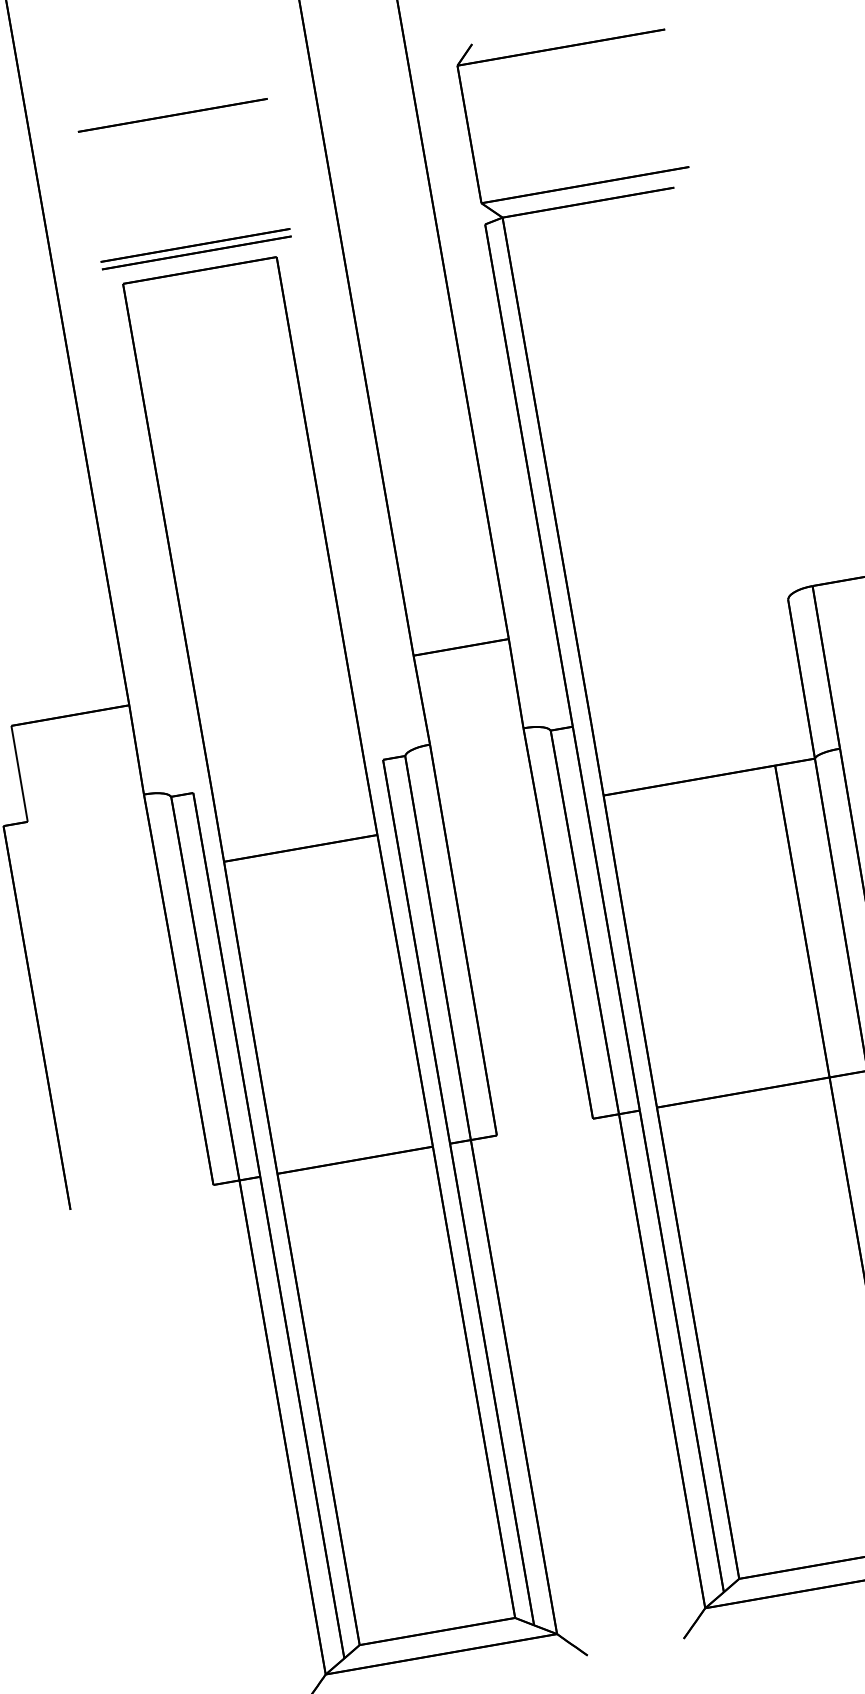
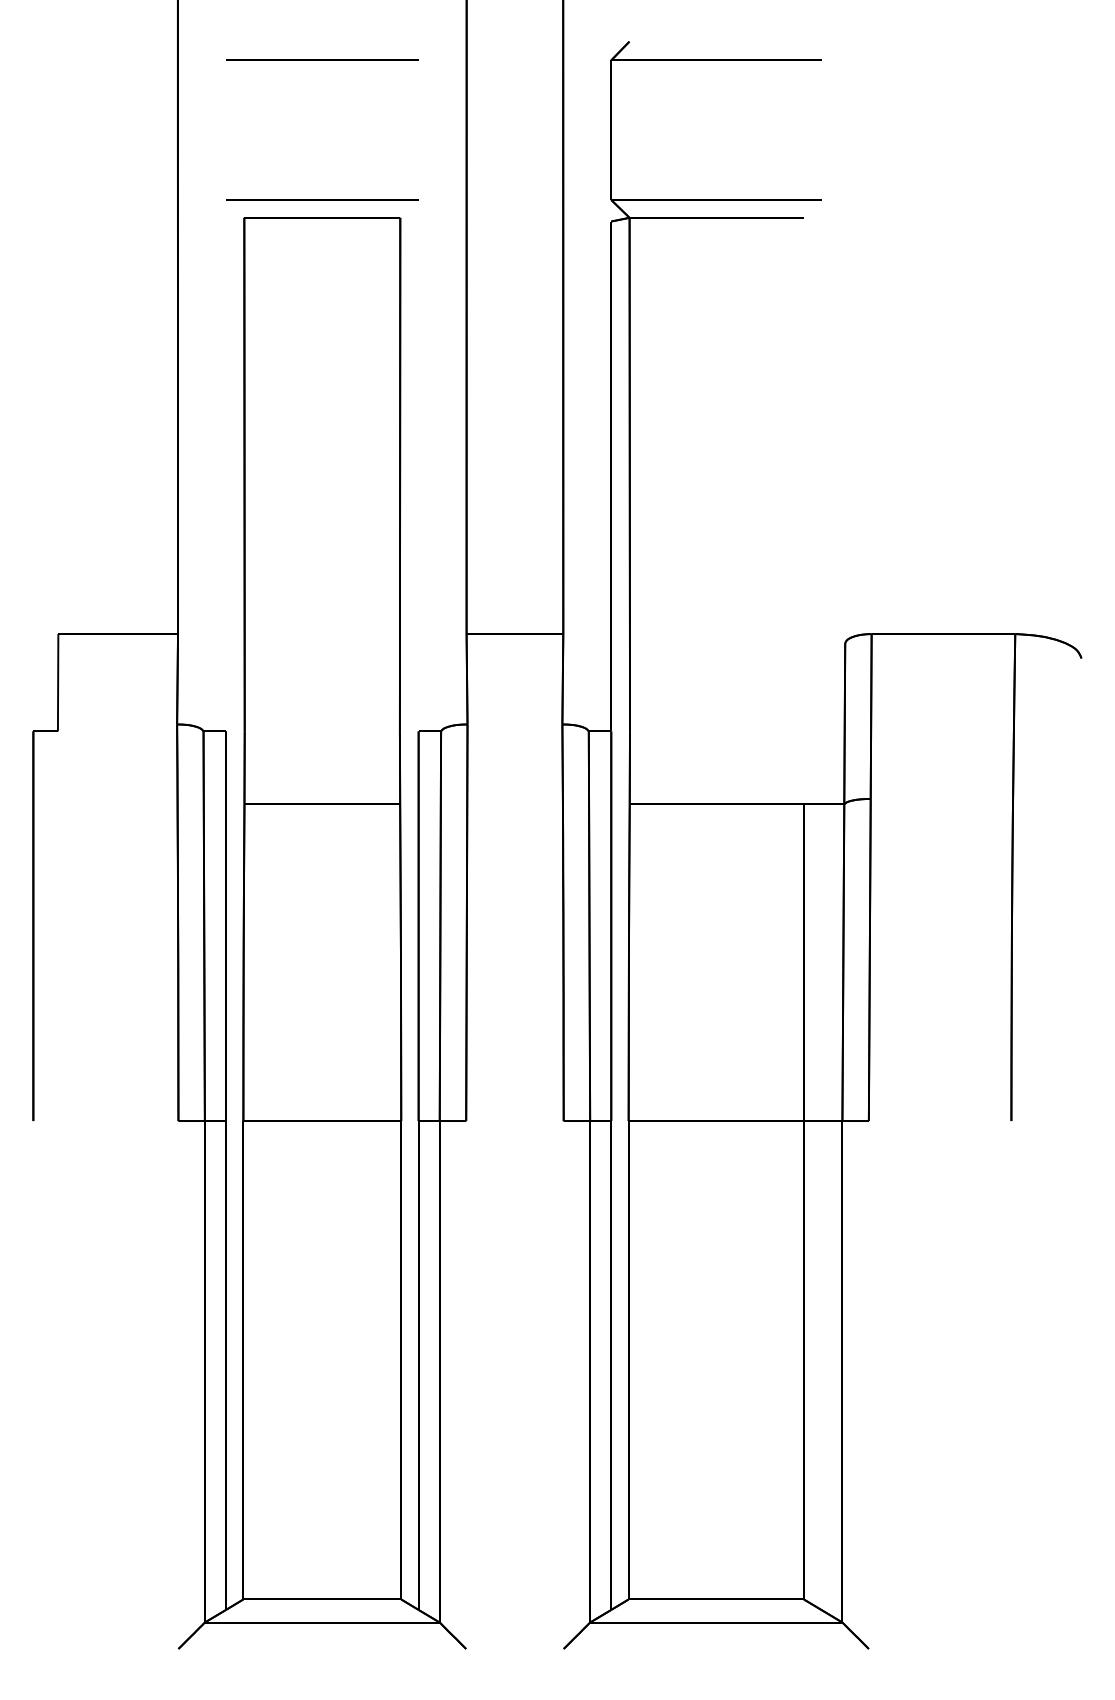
line: (195, 244) -> (322, 191), removed

